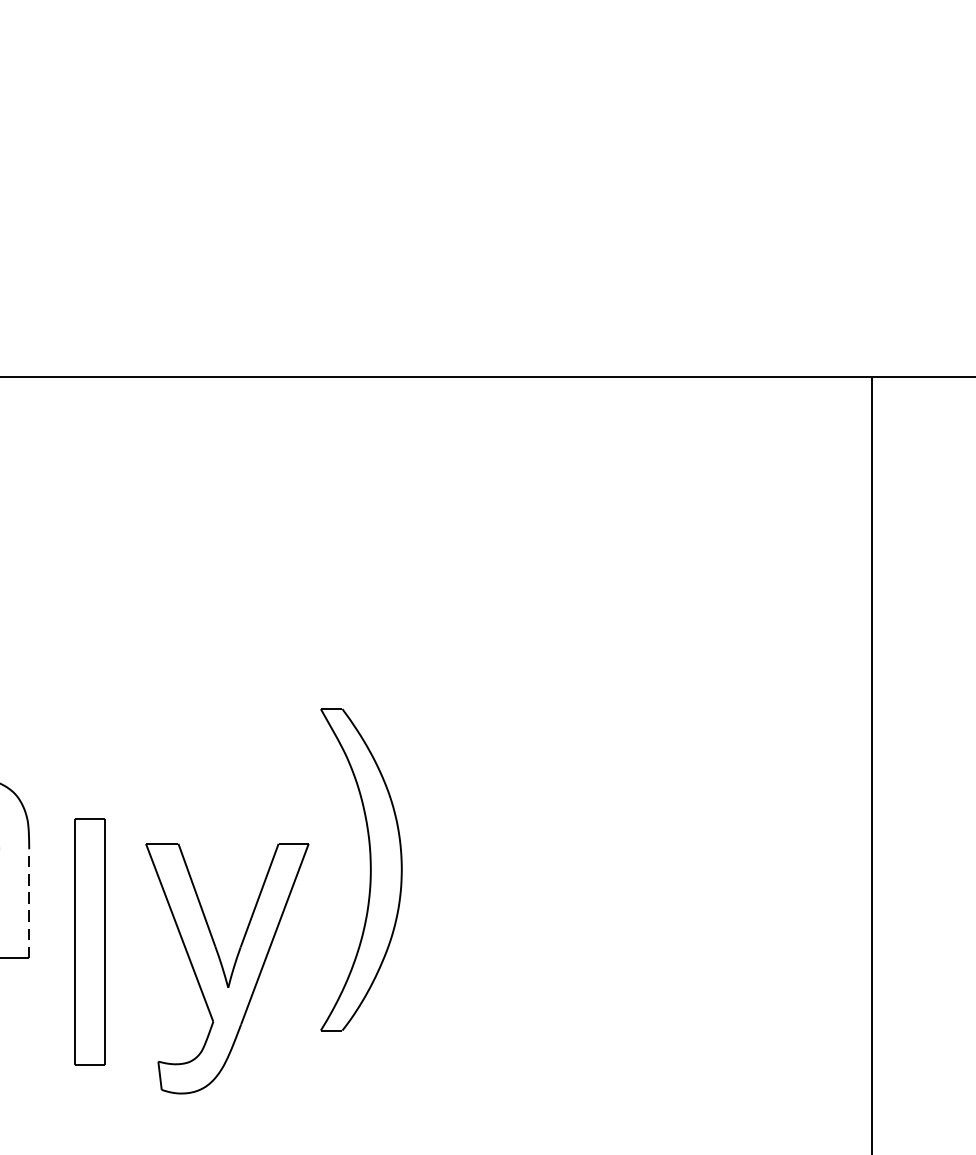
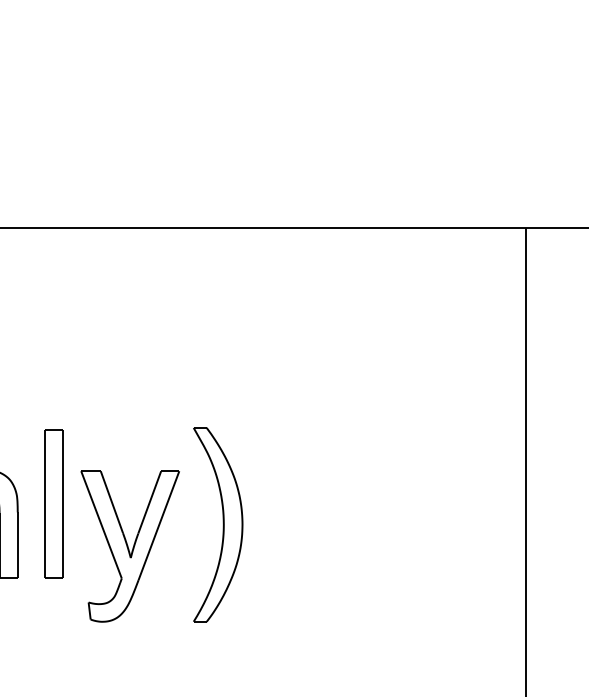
line: (28, 904) -> (17, 545), dashed -> solid
part: (88, 940) -> (53, 503), moved
part: (226, 968) -> (129, 546), moved

